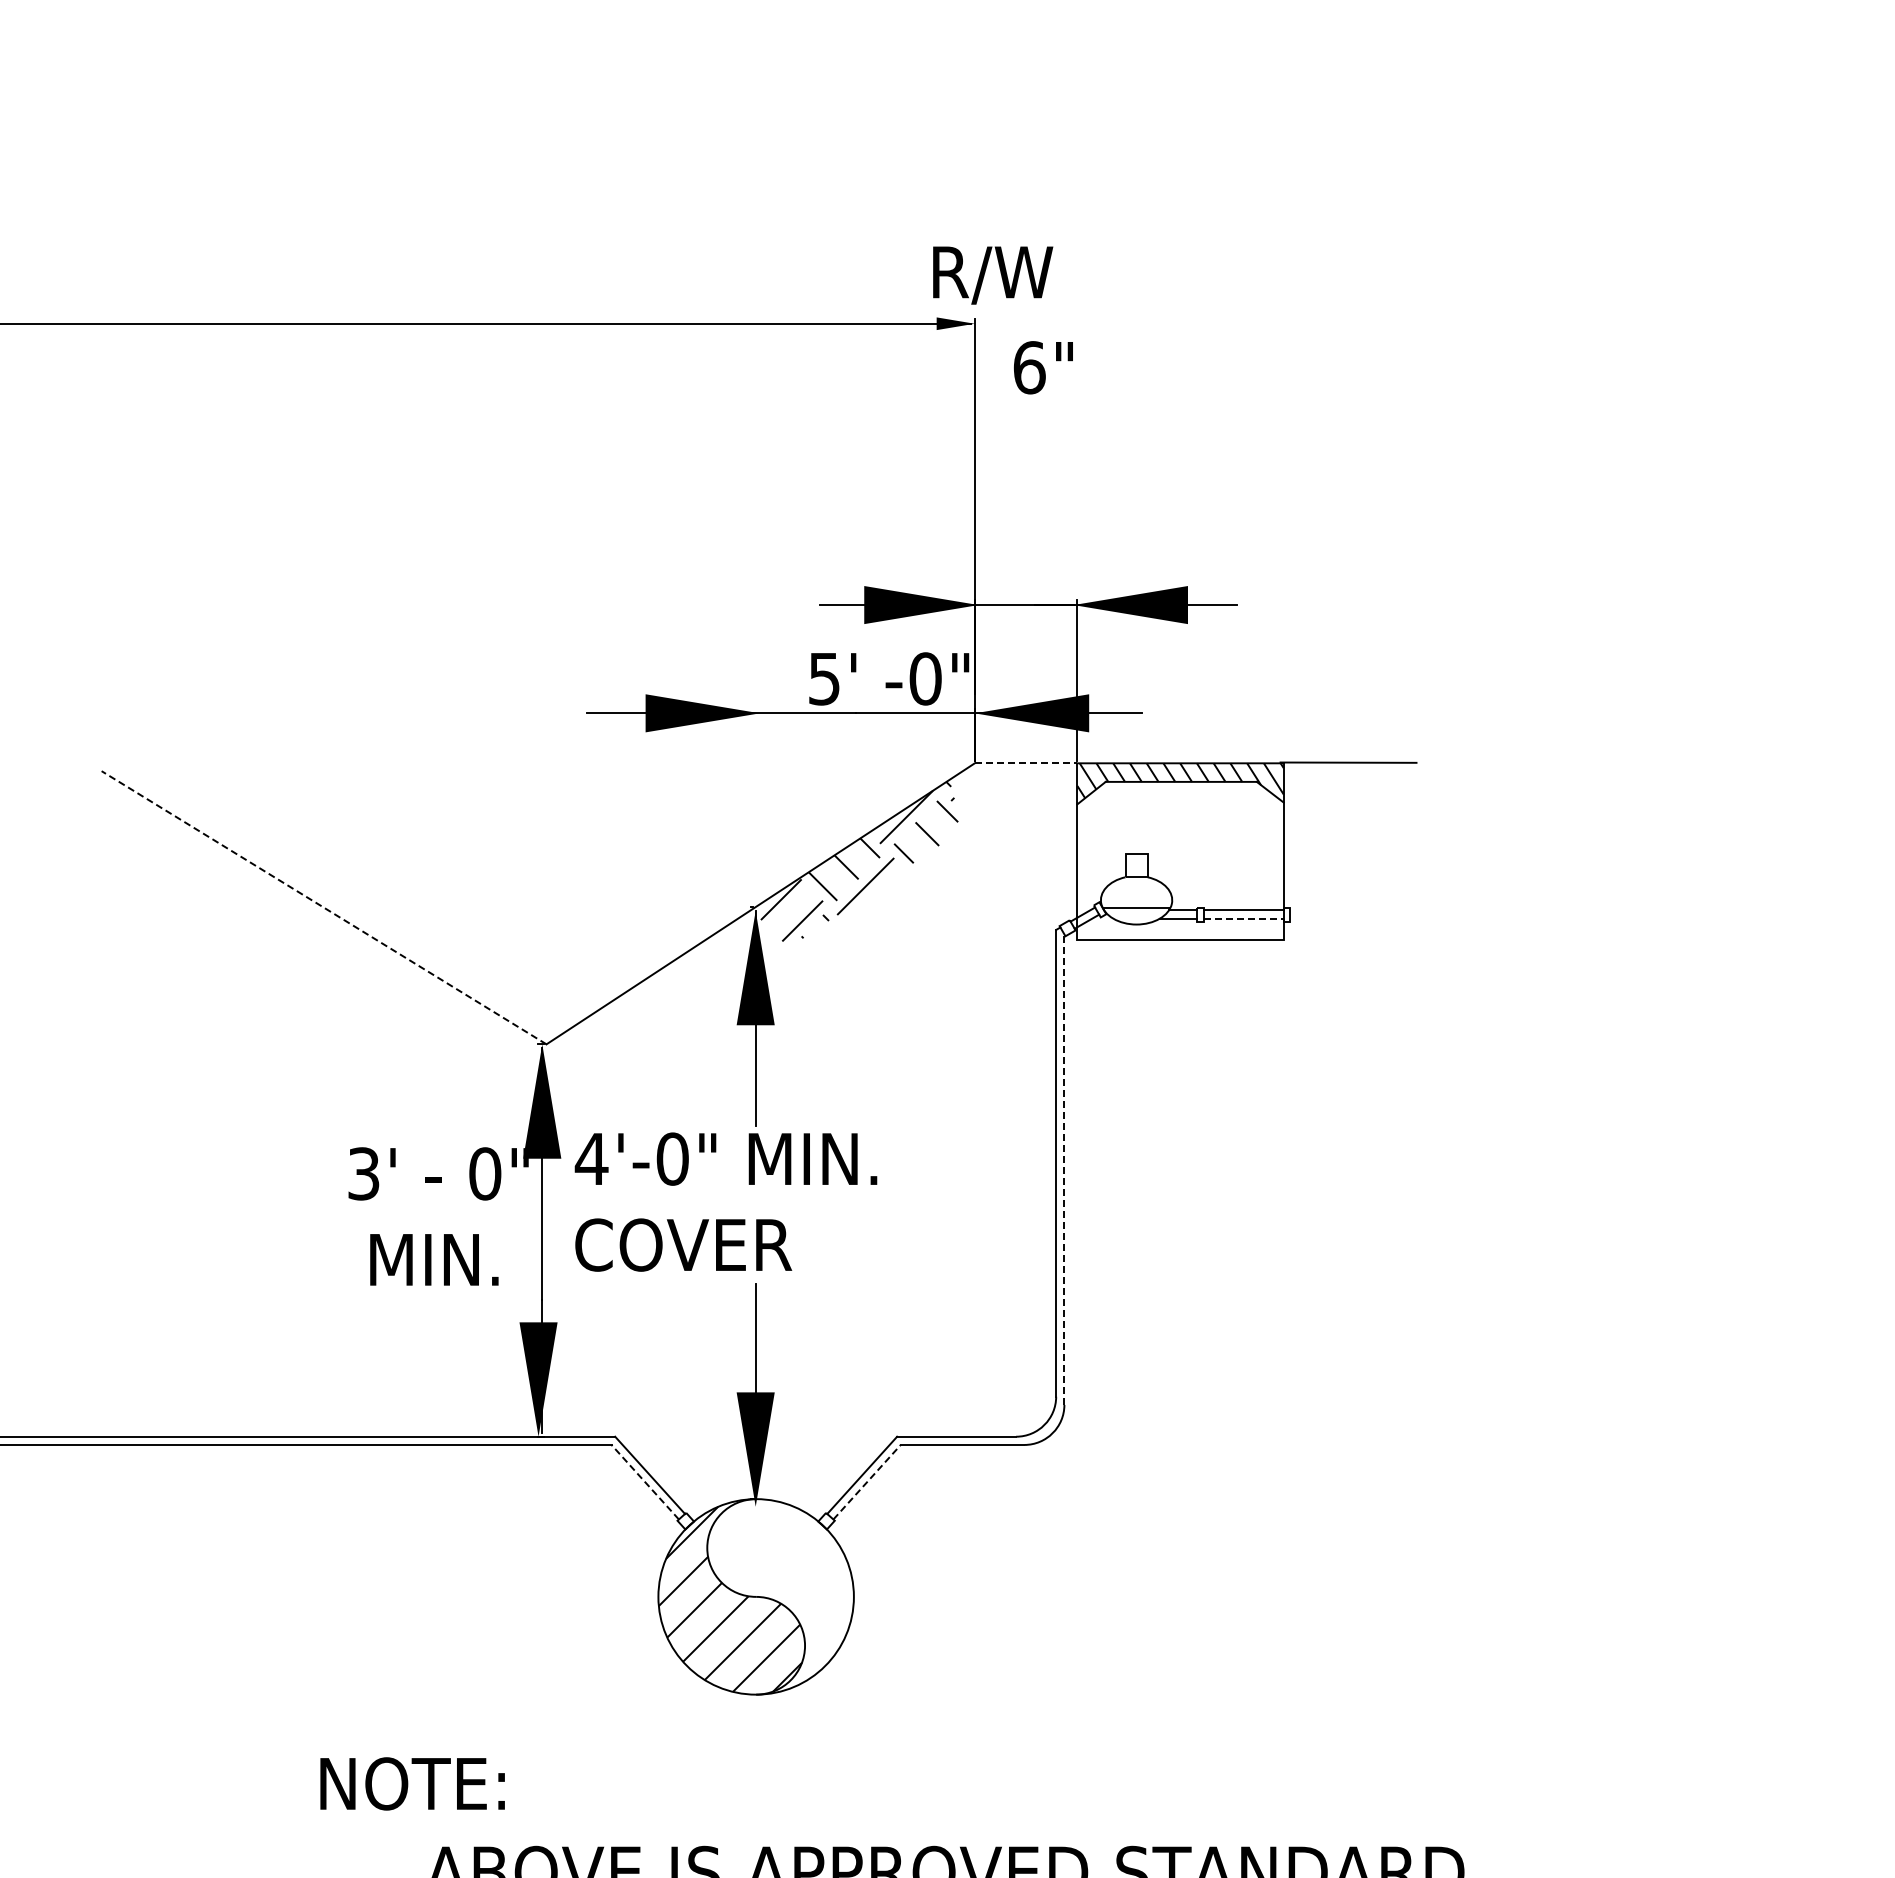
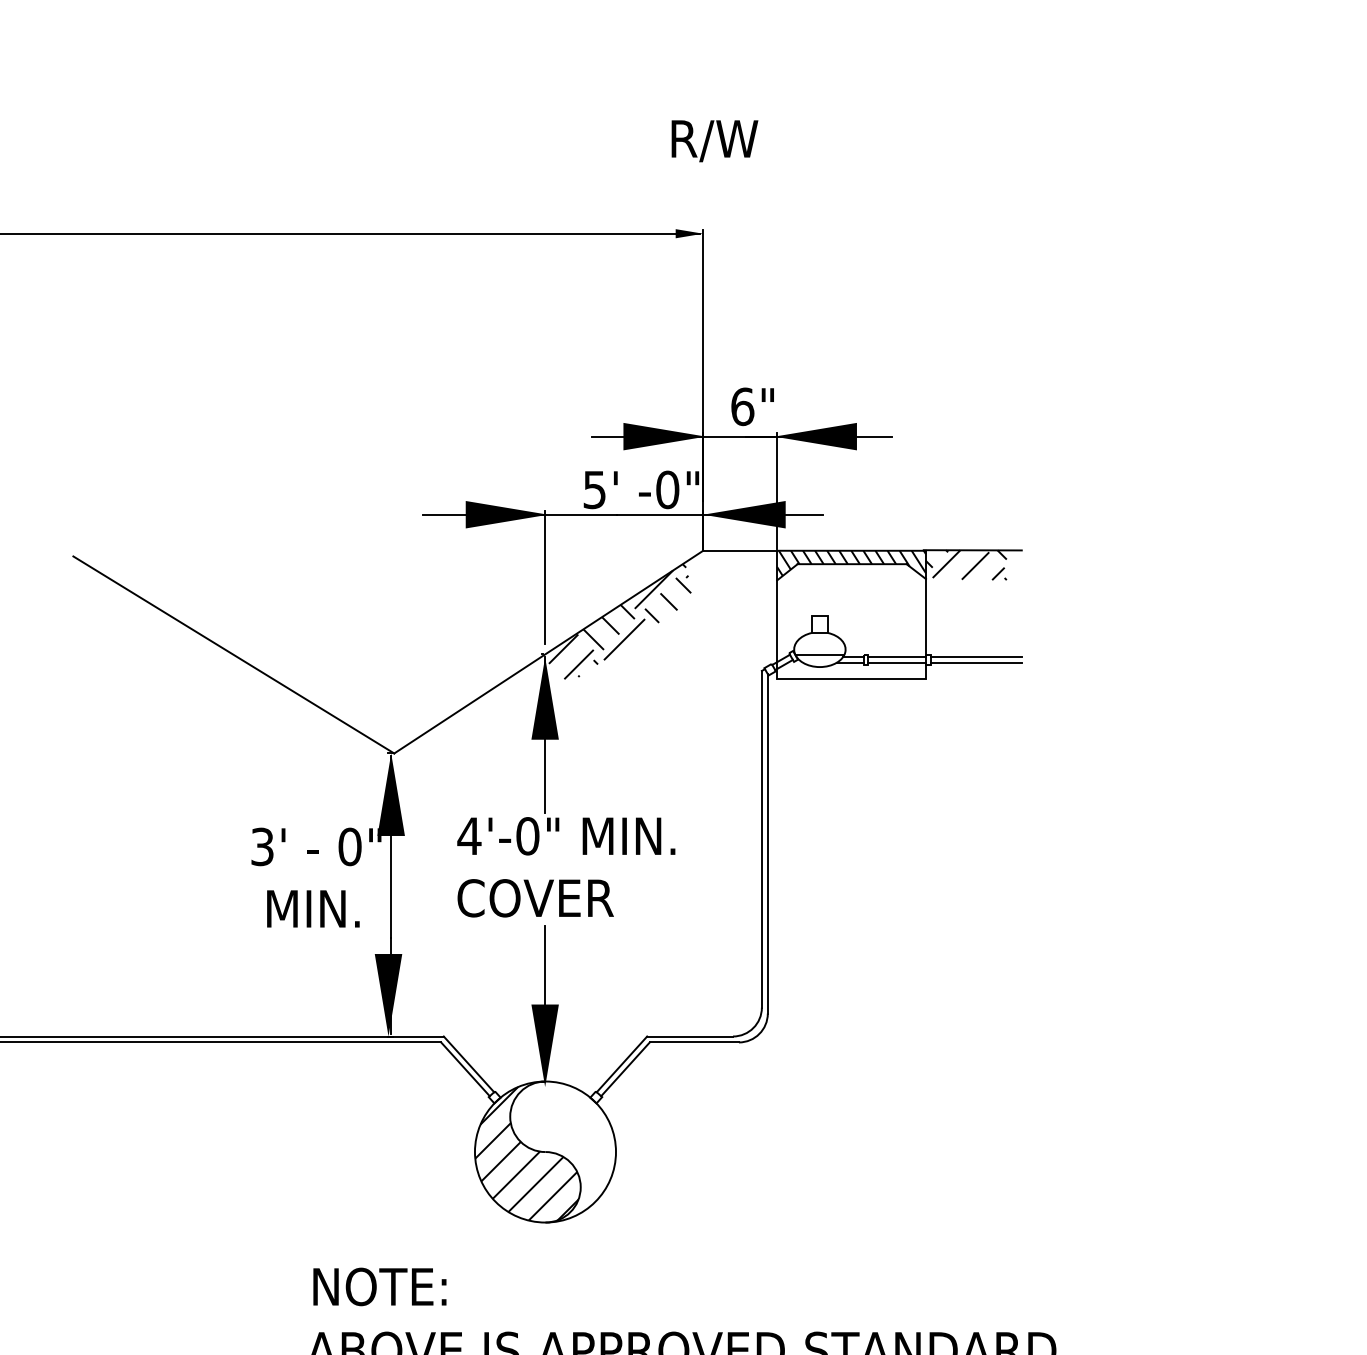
text: (993, 275) -> (715, 141), moved
text: (1043, 367) -> (752, 406), moved
line: (1026, 763) -> (740, 550), dashed -> solid
hatch: (1339, 783) -> (966, 565), added
line: (756, 800) -> (545, 577), added
line: (323, 907) -> (233, 654), dashed -> solid
line: (1353, 910) -> (976, 656), added
line: (1243, 918) -> (897, 662), dashed -> solid
line: (1353, 918) -> (976, 662), added
line: (1064, 1169) -> (767, 843), dashed -> solid
text: (725, 1201) -> (565, 866), moved
line: (644, 1481) -> (464, 1068), dashed -> solid
line: (867, 1481) -> (625, 1068), dashed -> solid
text: (412, 1783) -> (379, 1286), moved

